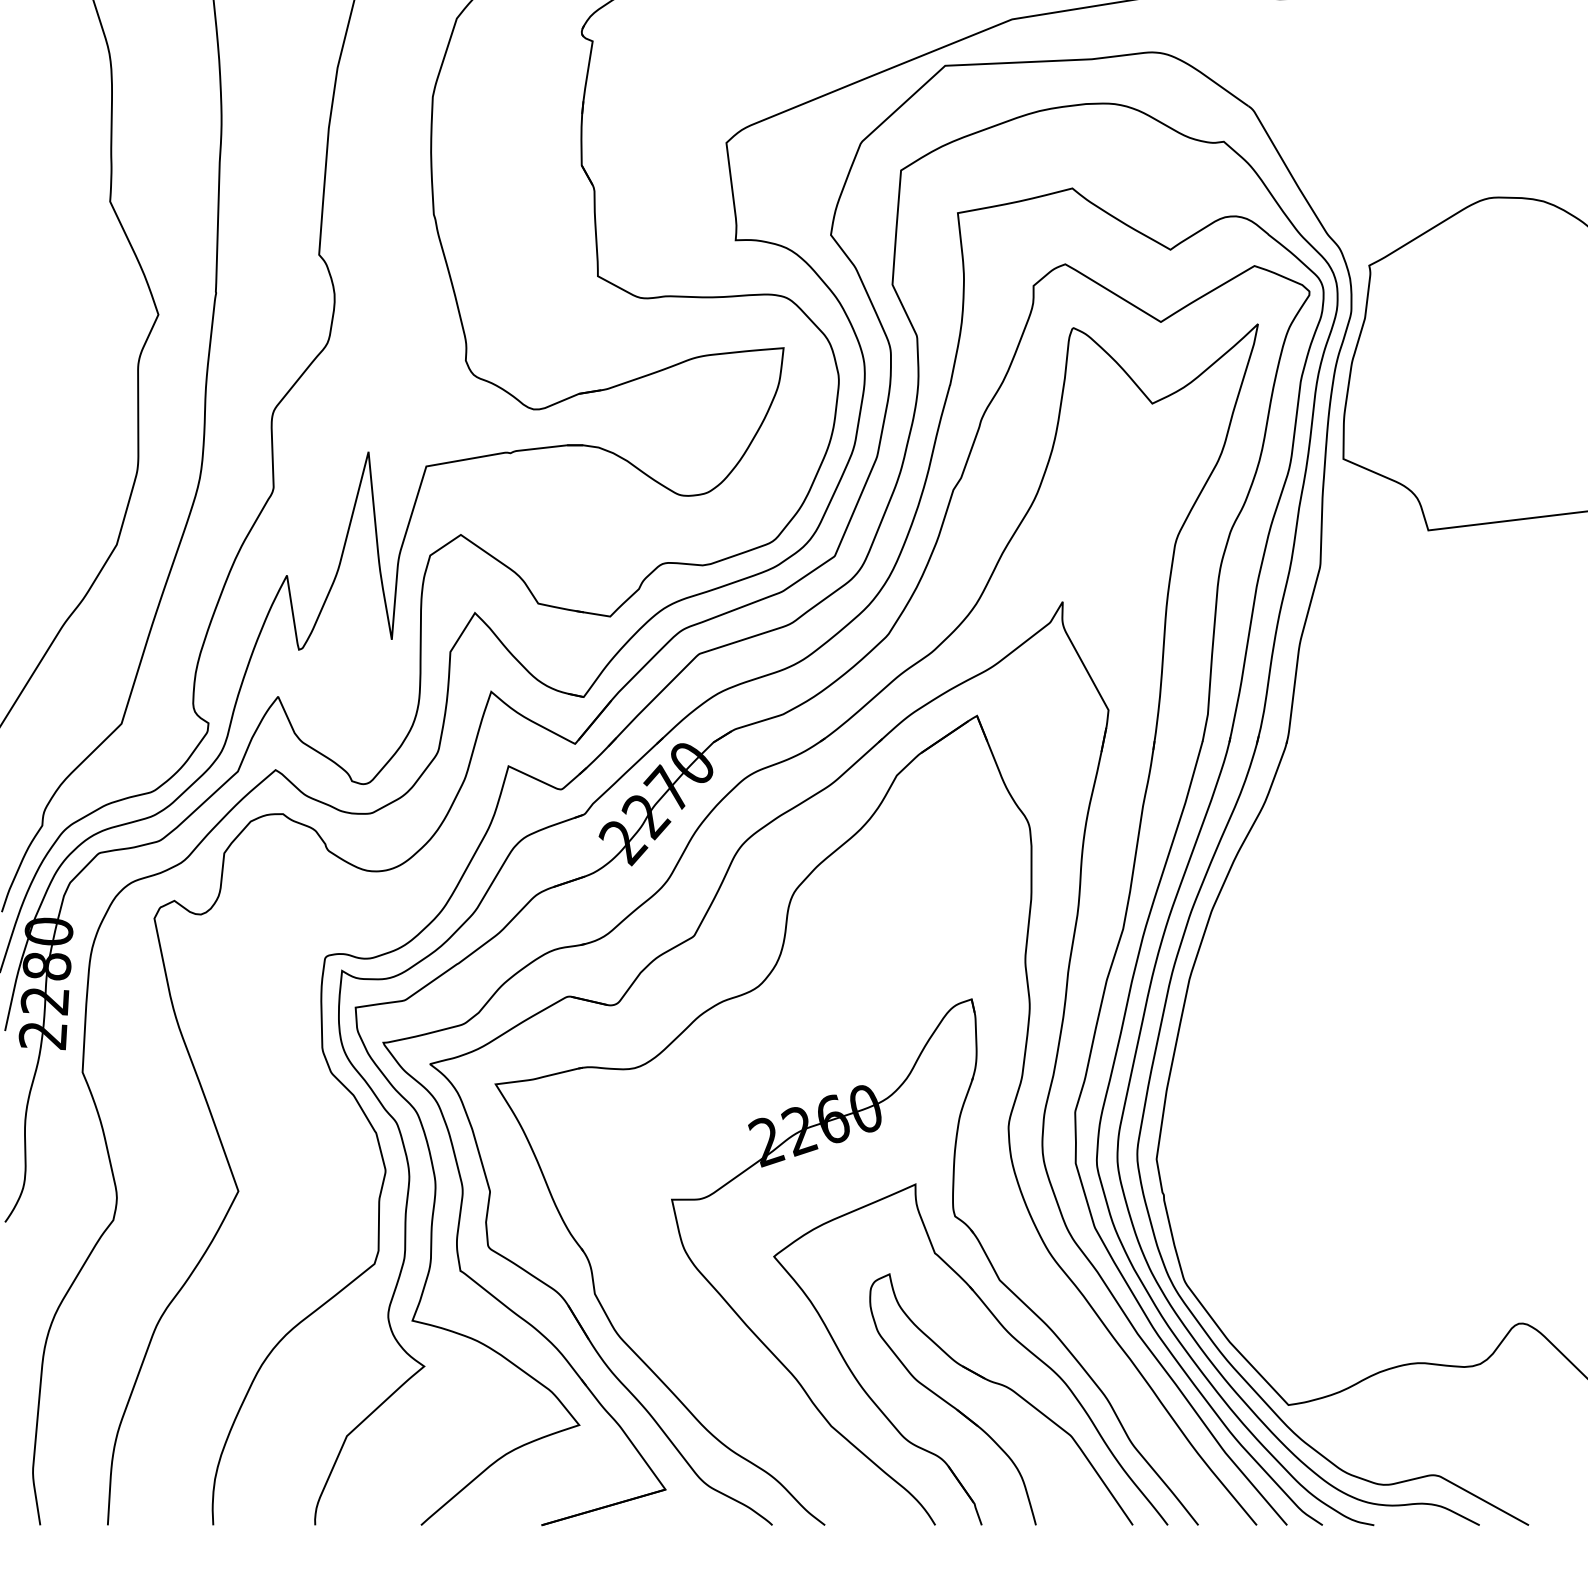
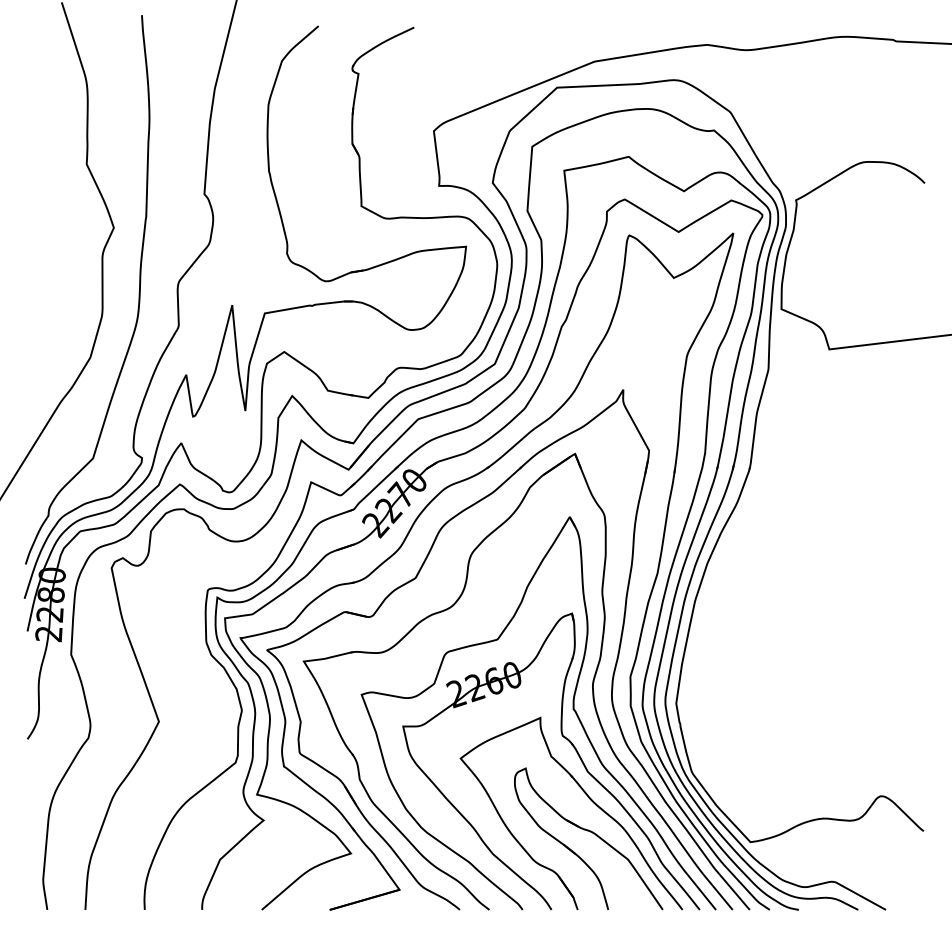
part: (972, 1169) -> (572, 709), added

